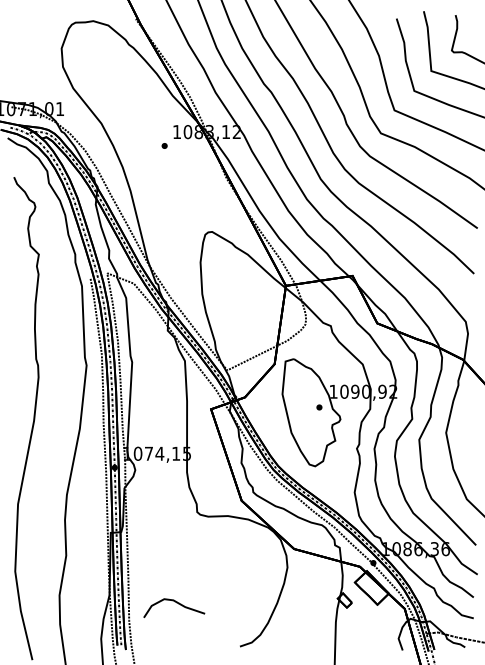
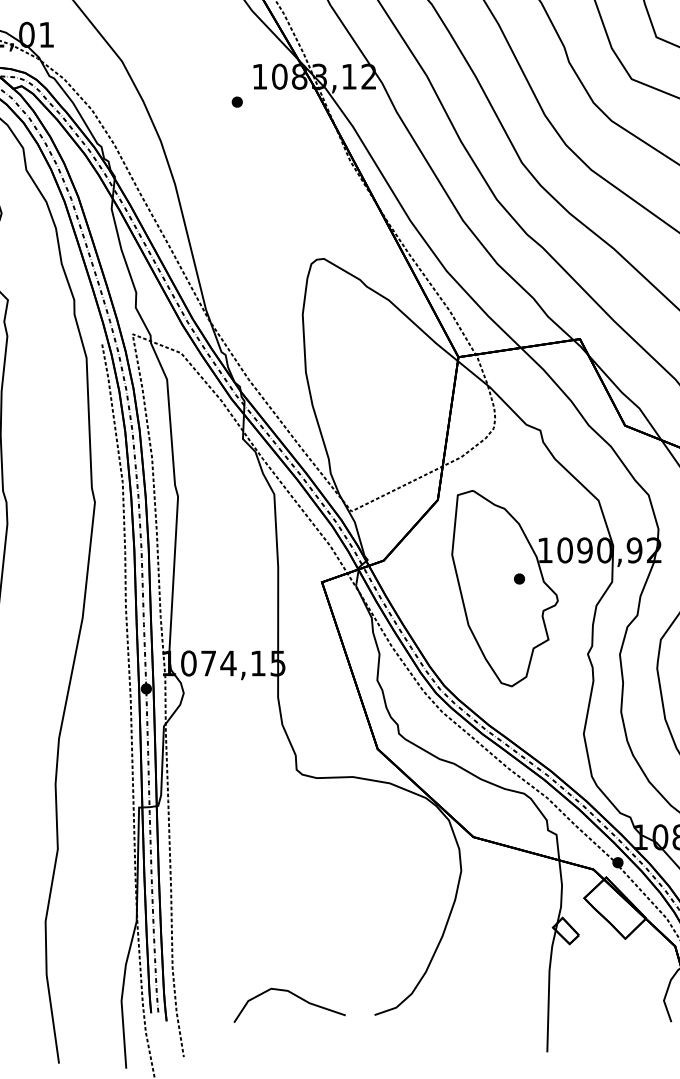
curve: (176, 603) -> (293, 996), moved

